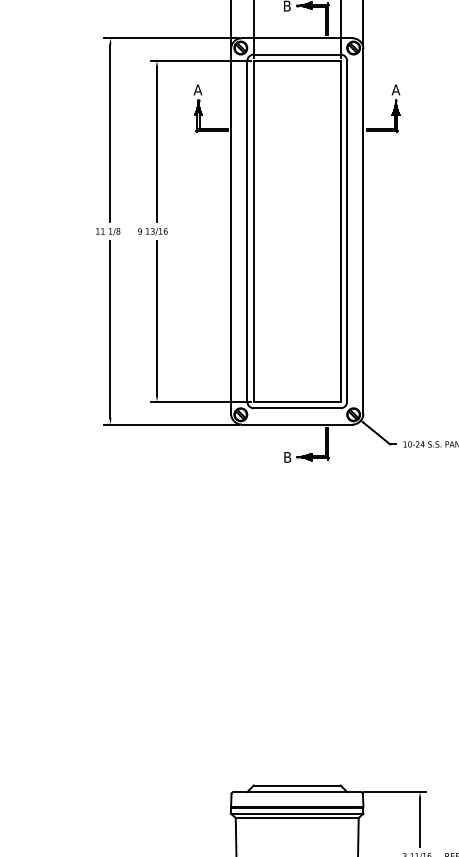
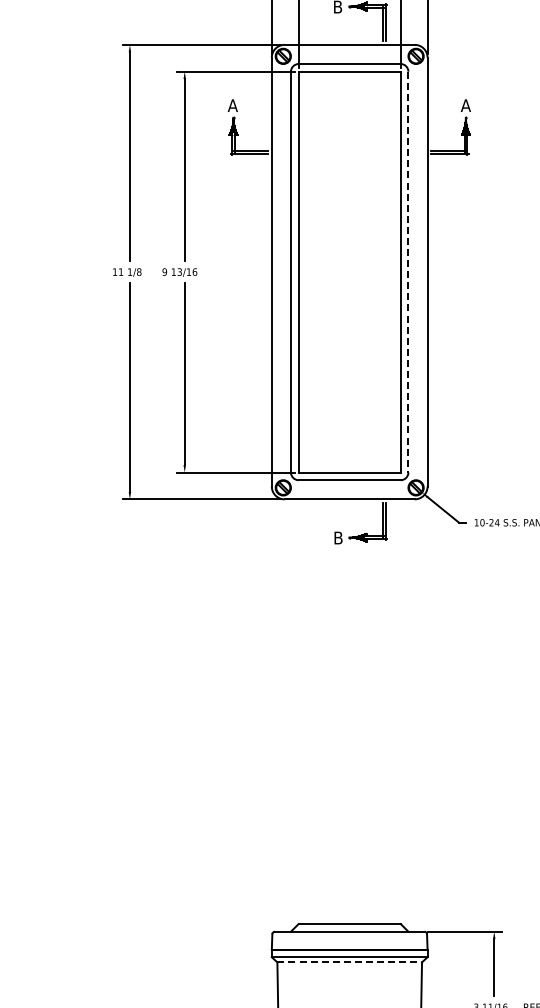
line: (347, 231) -> (408, 272), solid -> dashed
line: (297, 818) -> (350, 962), solid -> dashed

